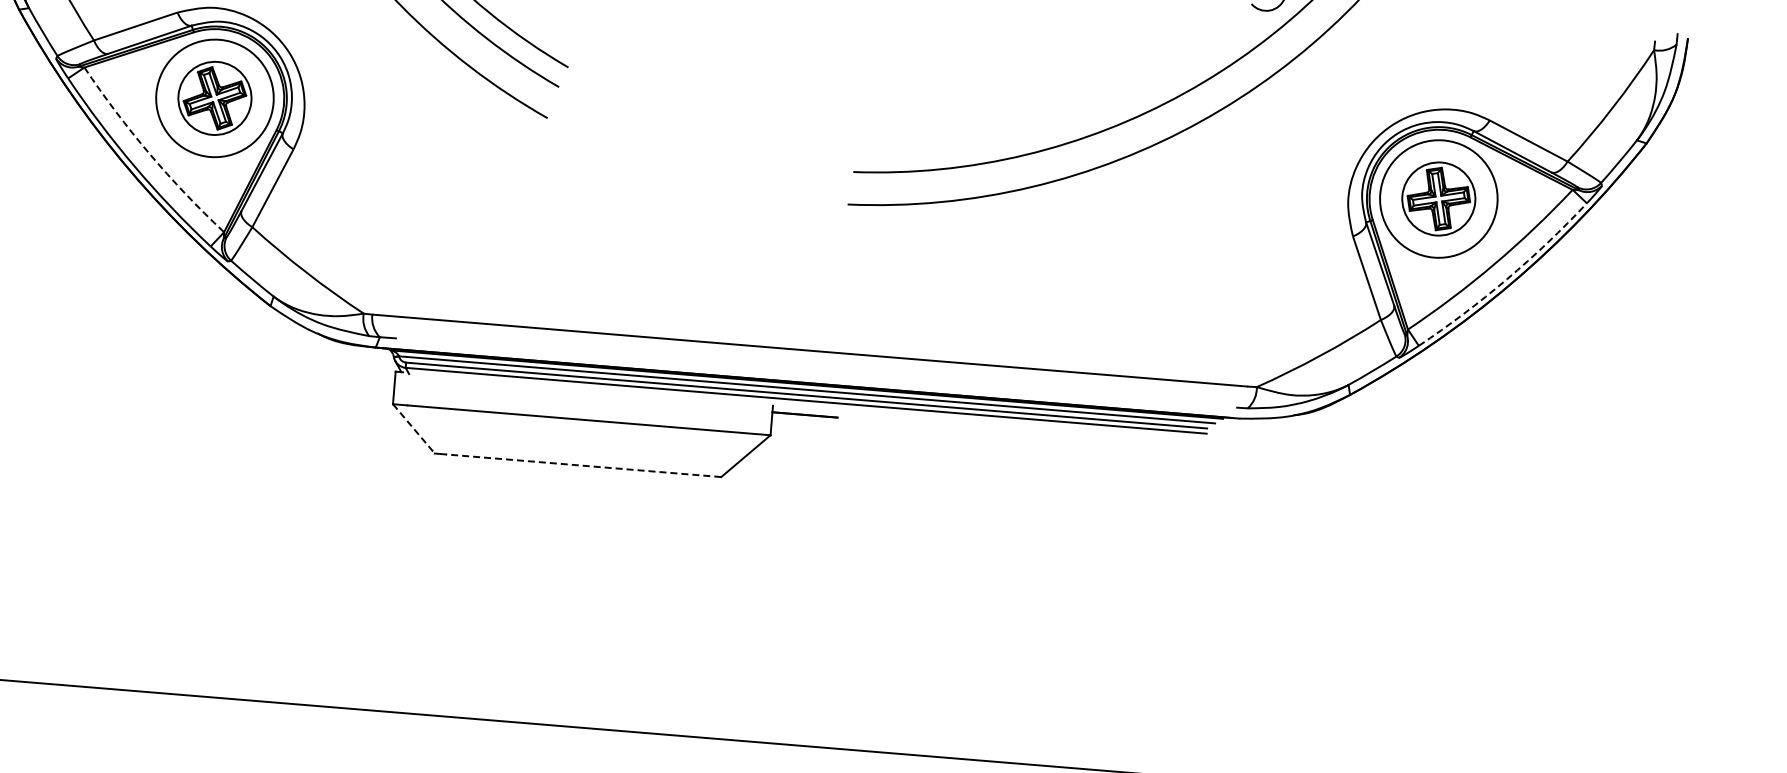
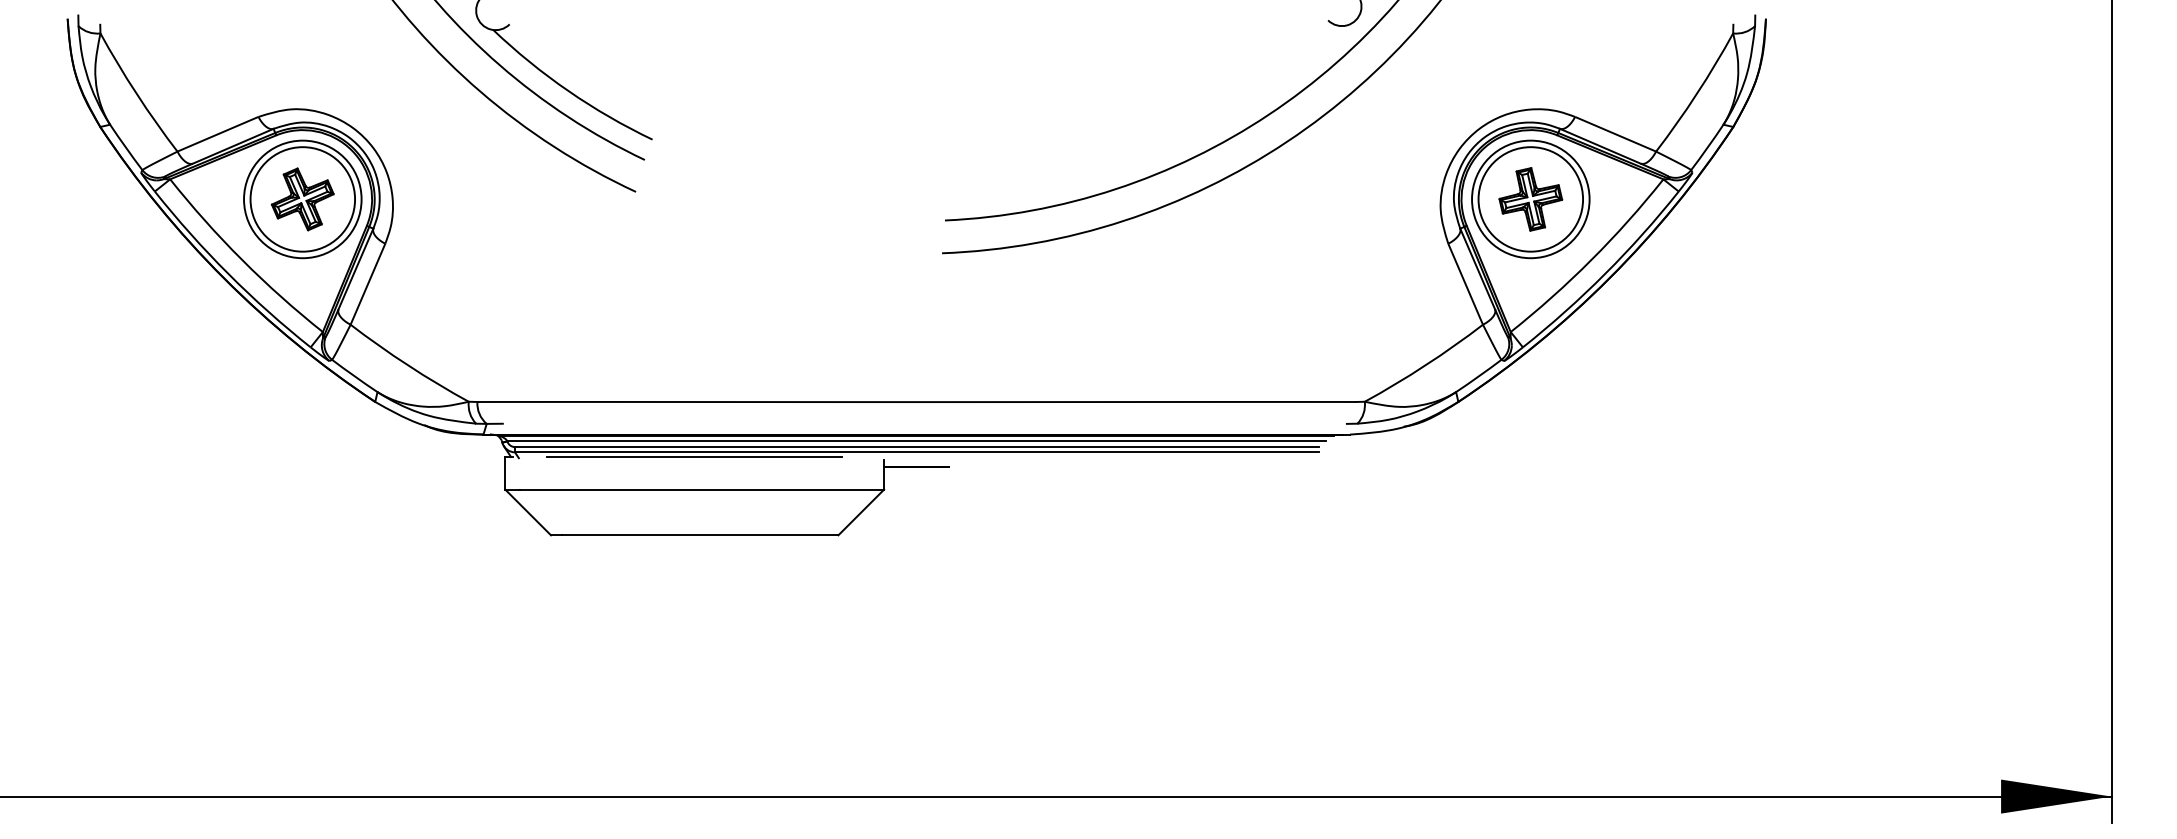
circle: (214, 98) -> (302, 199), size x1.43
arc: (149, 154) -> (242, 260), dashed -> solid
circle: (1438, 199) -> (1530, 199), size x1.43
arc: (1507, 278) -> (1605, 273), dashed -> solid
line: (584, 386) -> (694, 456), added
line: (414, 428) -> (528, 512), dashed -> solid
line: (582, 465) -> (699, 535), dashed -> solid

